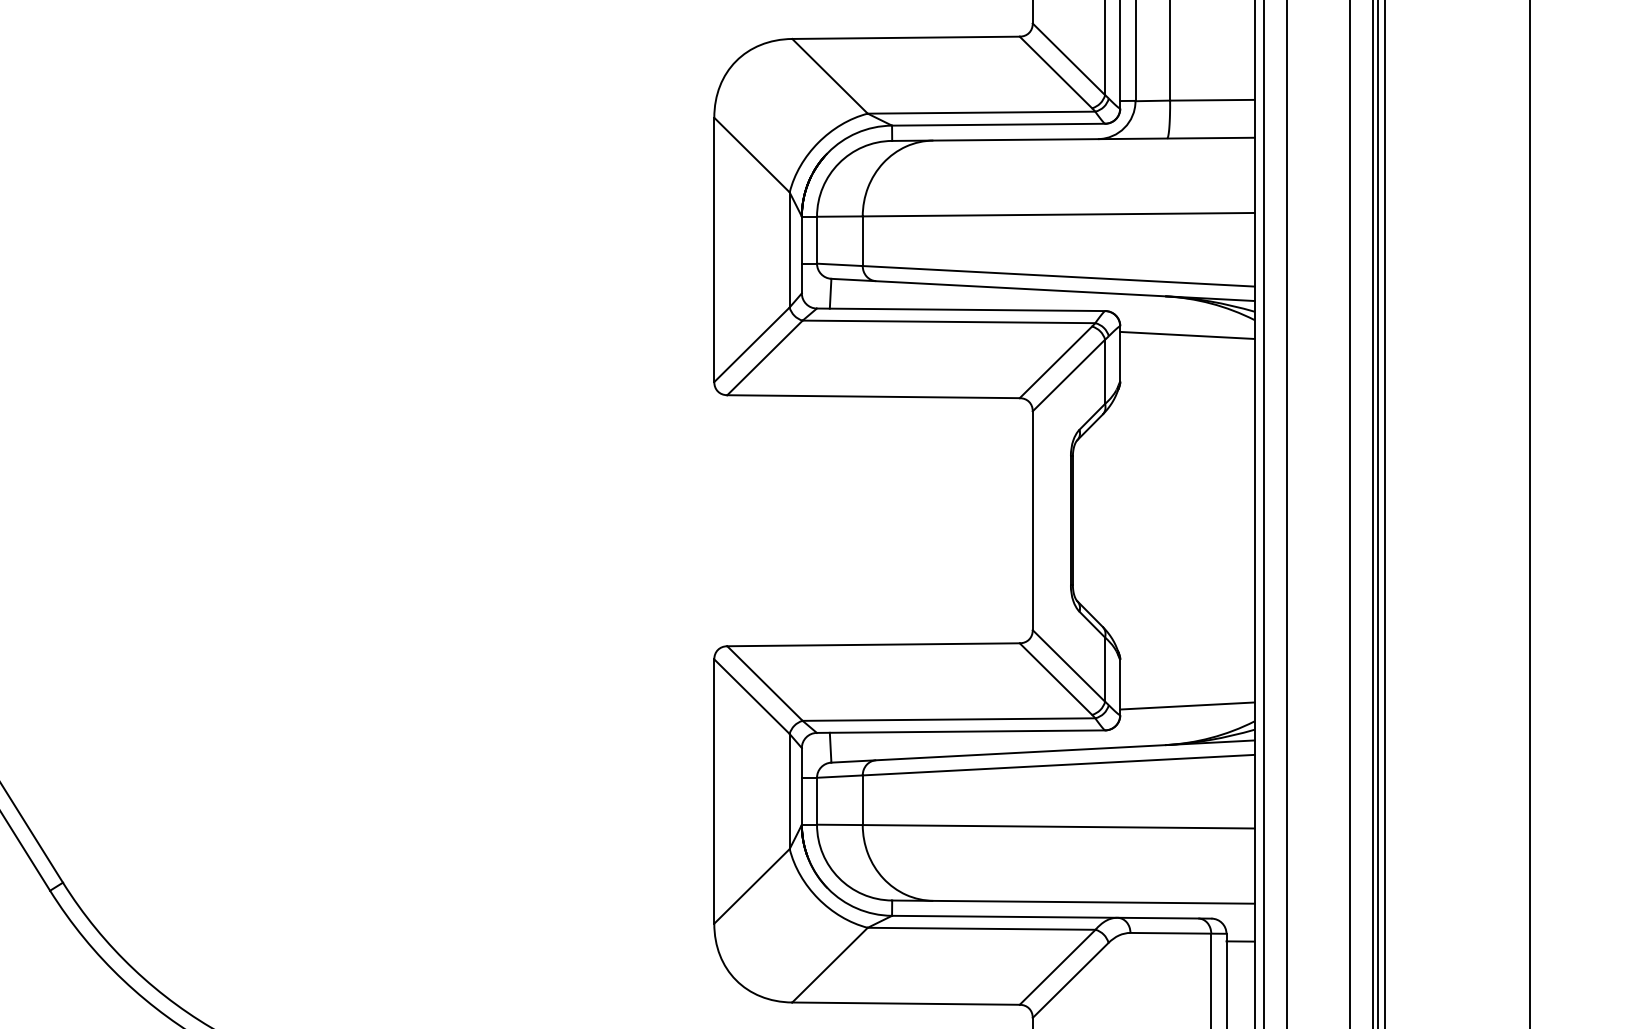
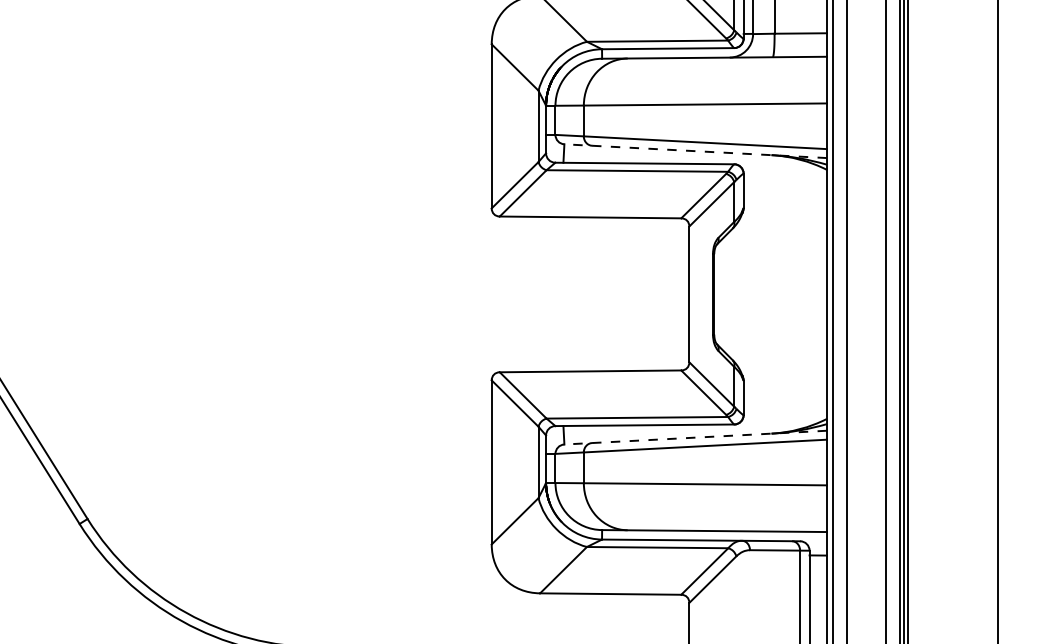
line: (1042, 290) -> (695, 151), solid -> dashed
line: (1186, 335) -> (784, 179), removed
line: (1186, 706) -> (784, 409), removed
line: (1042, 751) -> (695, 437), solid -> dashed

